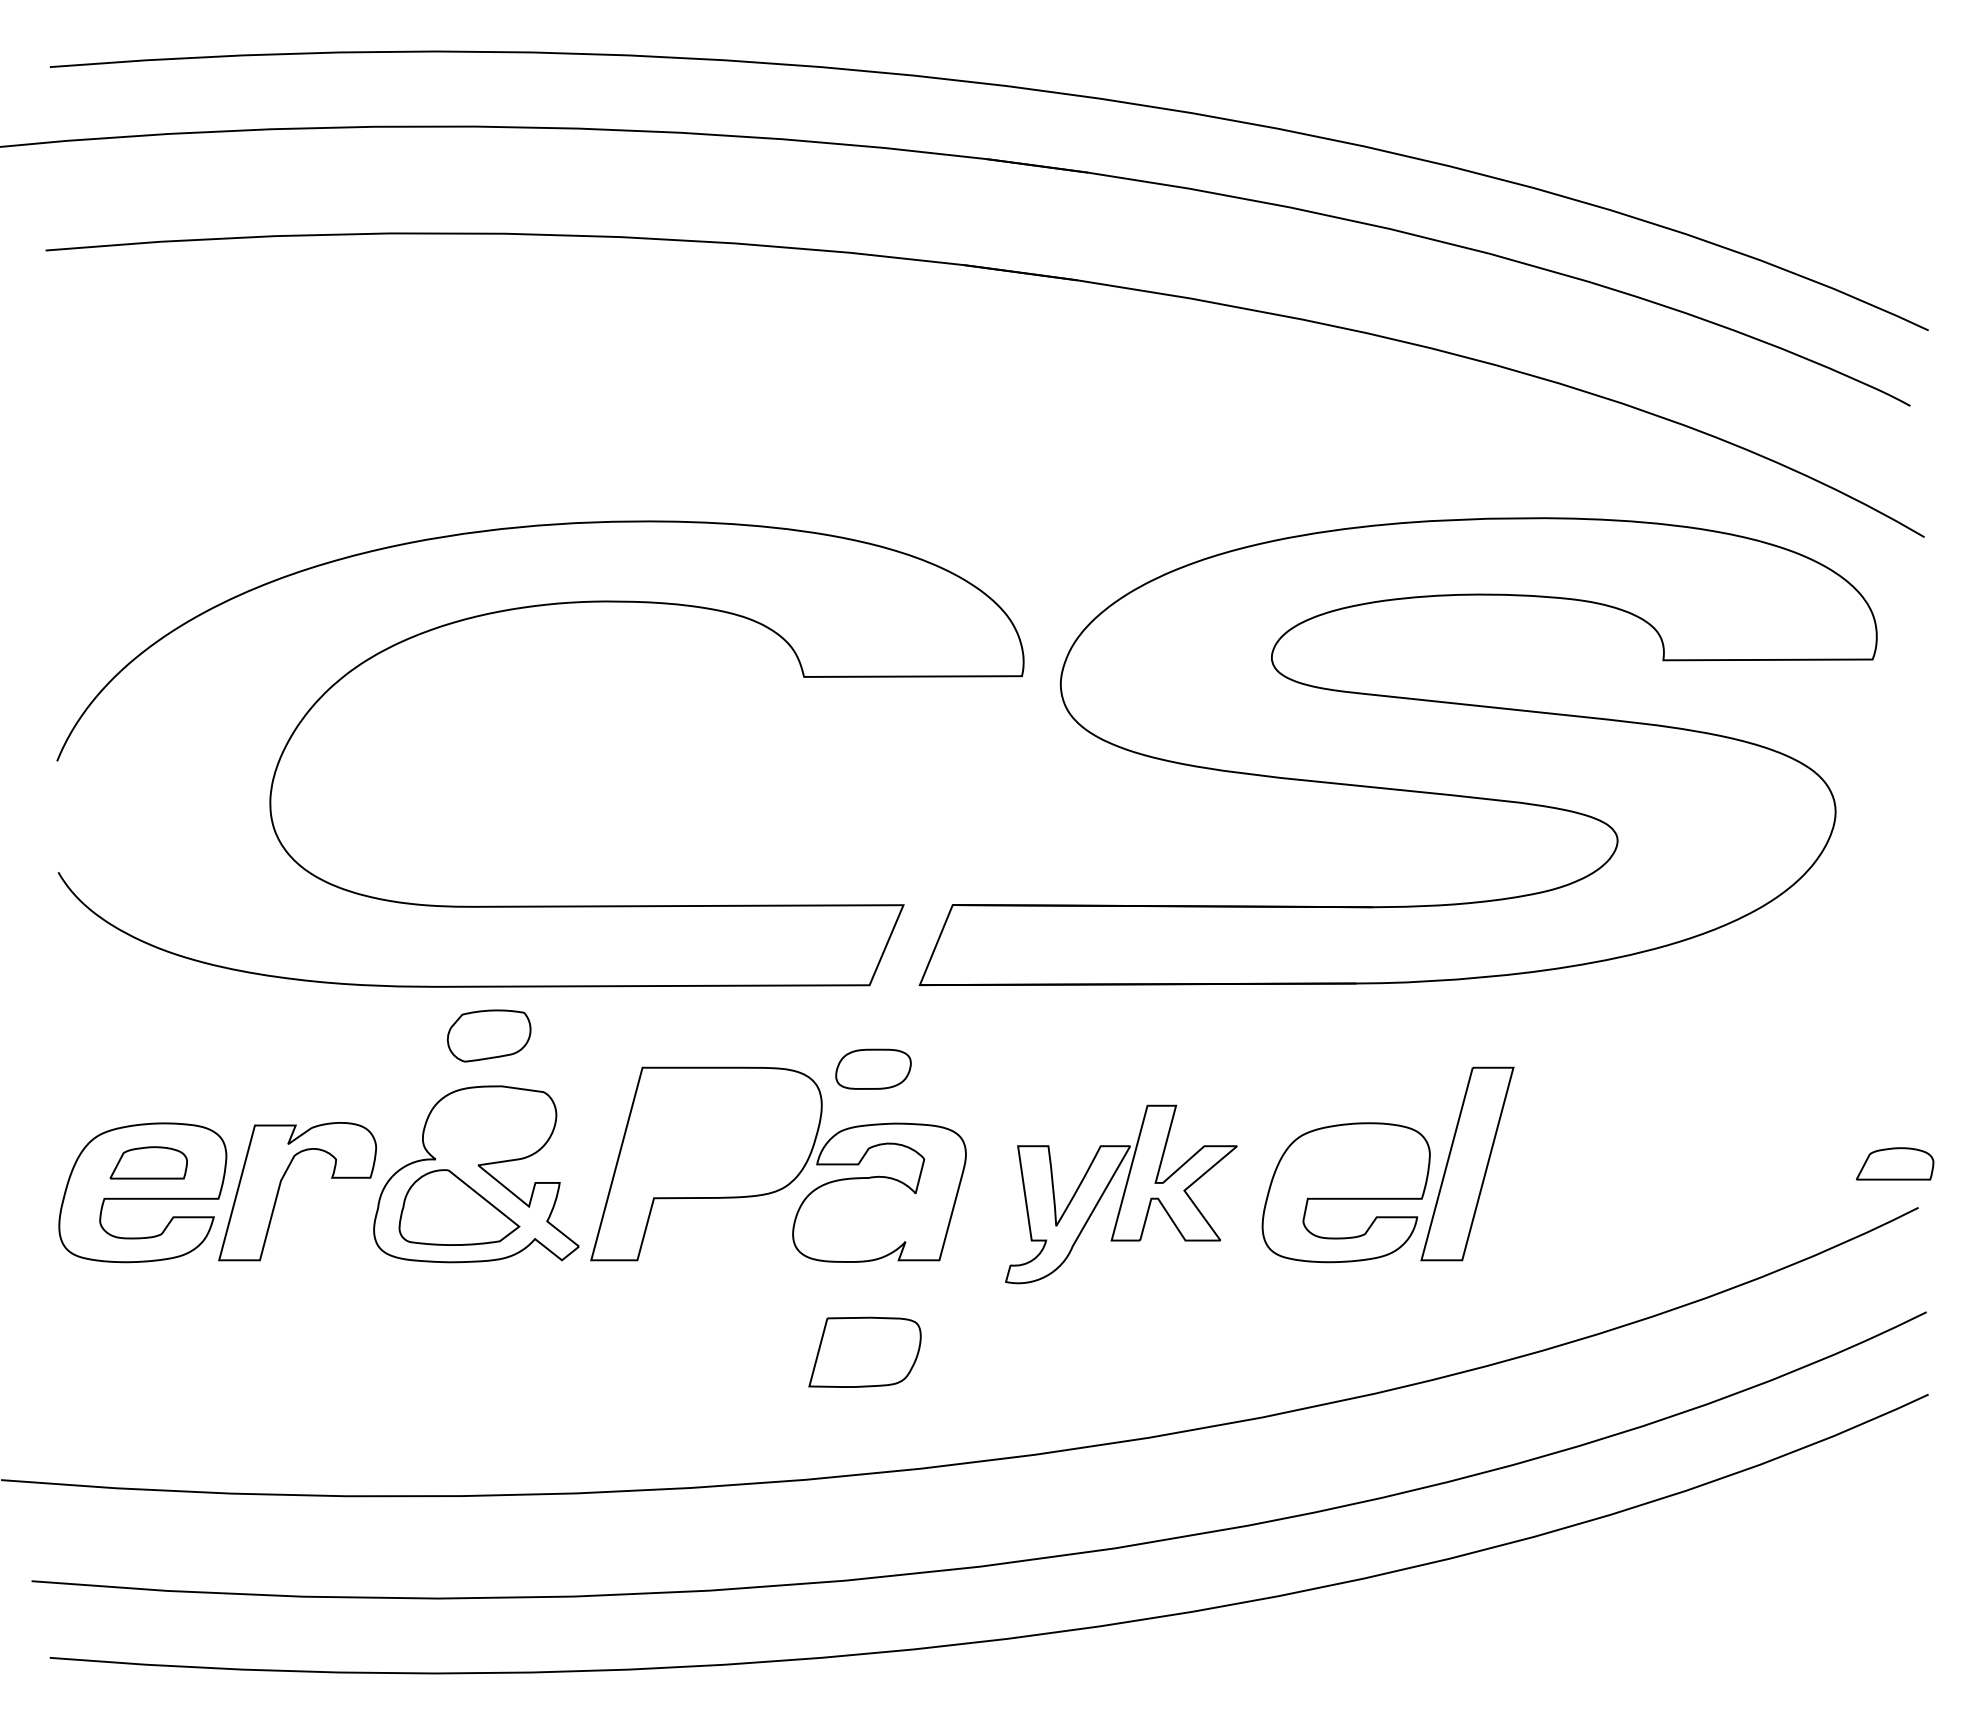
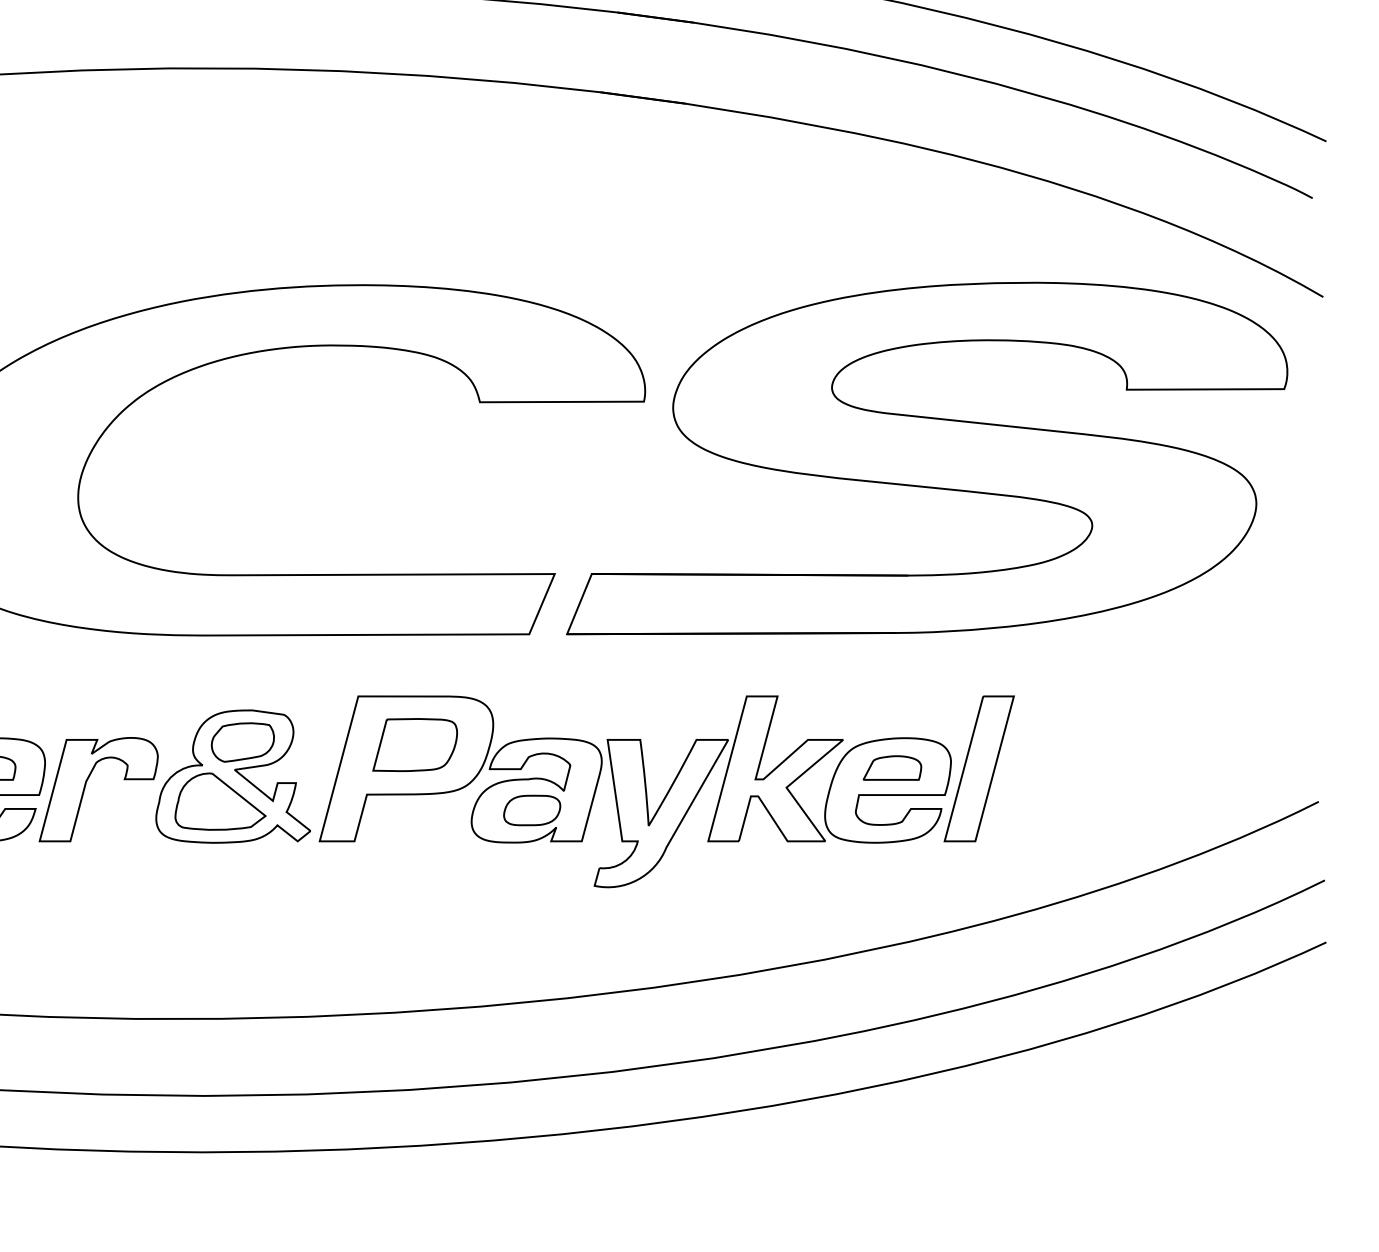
part: (488, 1035) -> (242, 742), moved
part: (873, 1068) -> (532, 809), moved
part: (1895, 1163) -> (892, 767), moved
part: (1121, 1194) -> (718, 791), size x1.43
part: (864, 1351) -> (414, 744), moved

